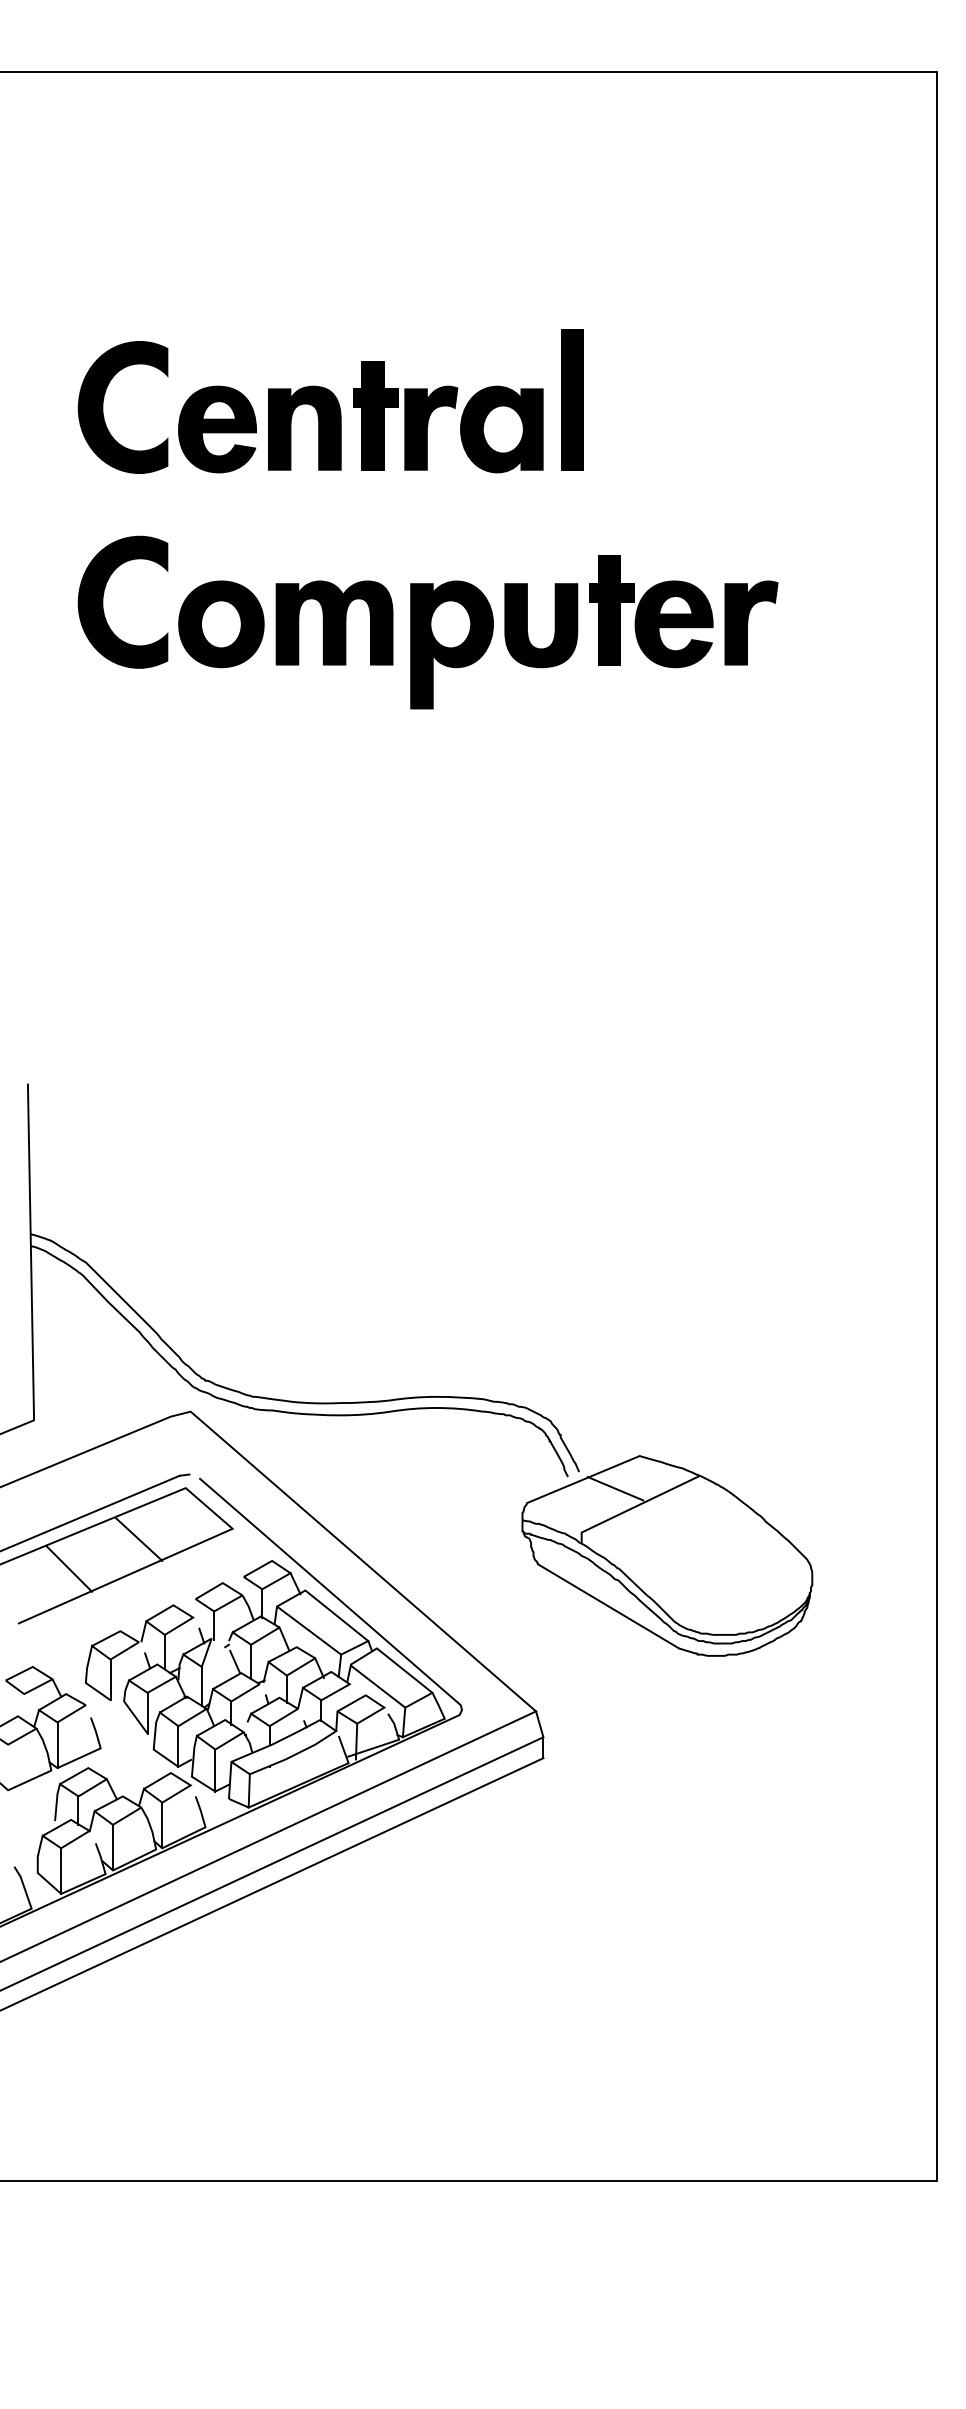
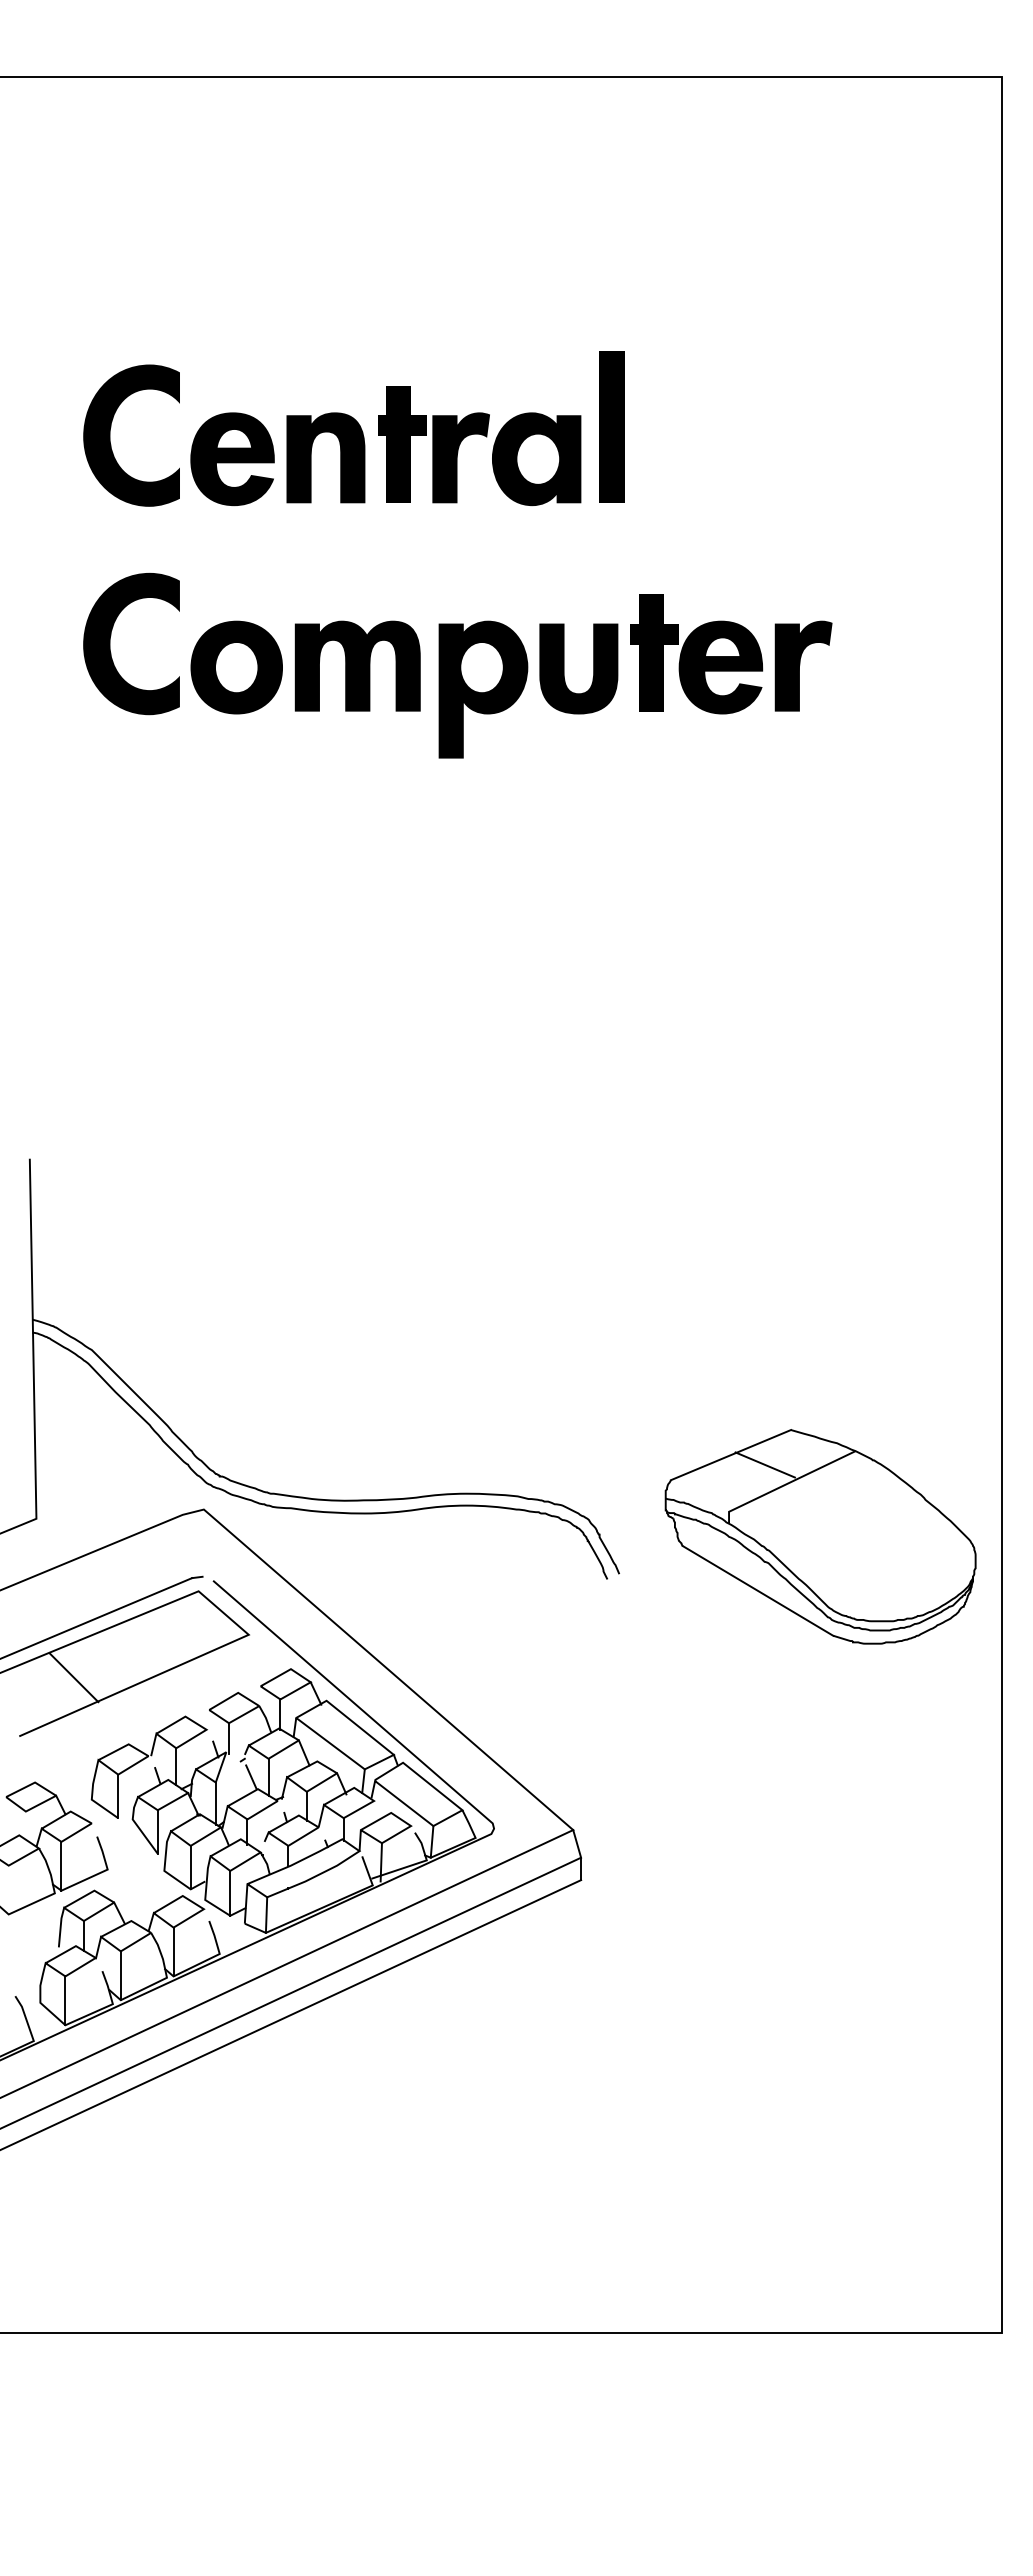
line: (138, 1539) -> (148, 1646), removed
part: (667, 1555) -> (820, 1536), moved

